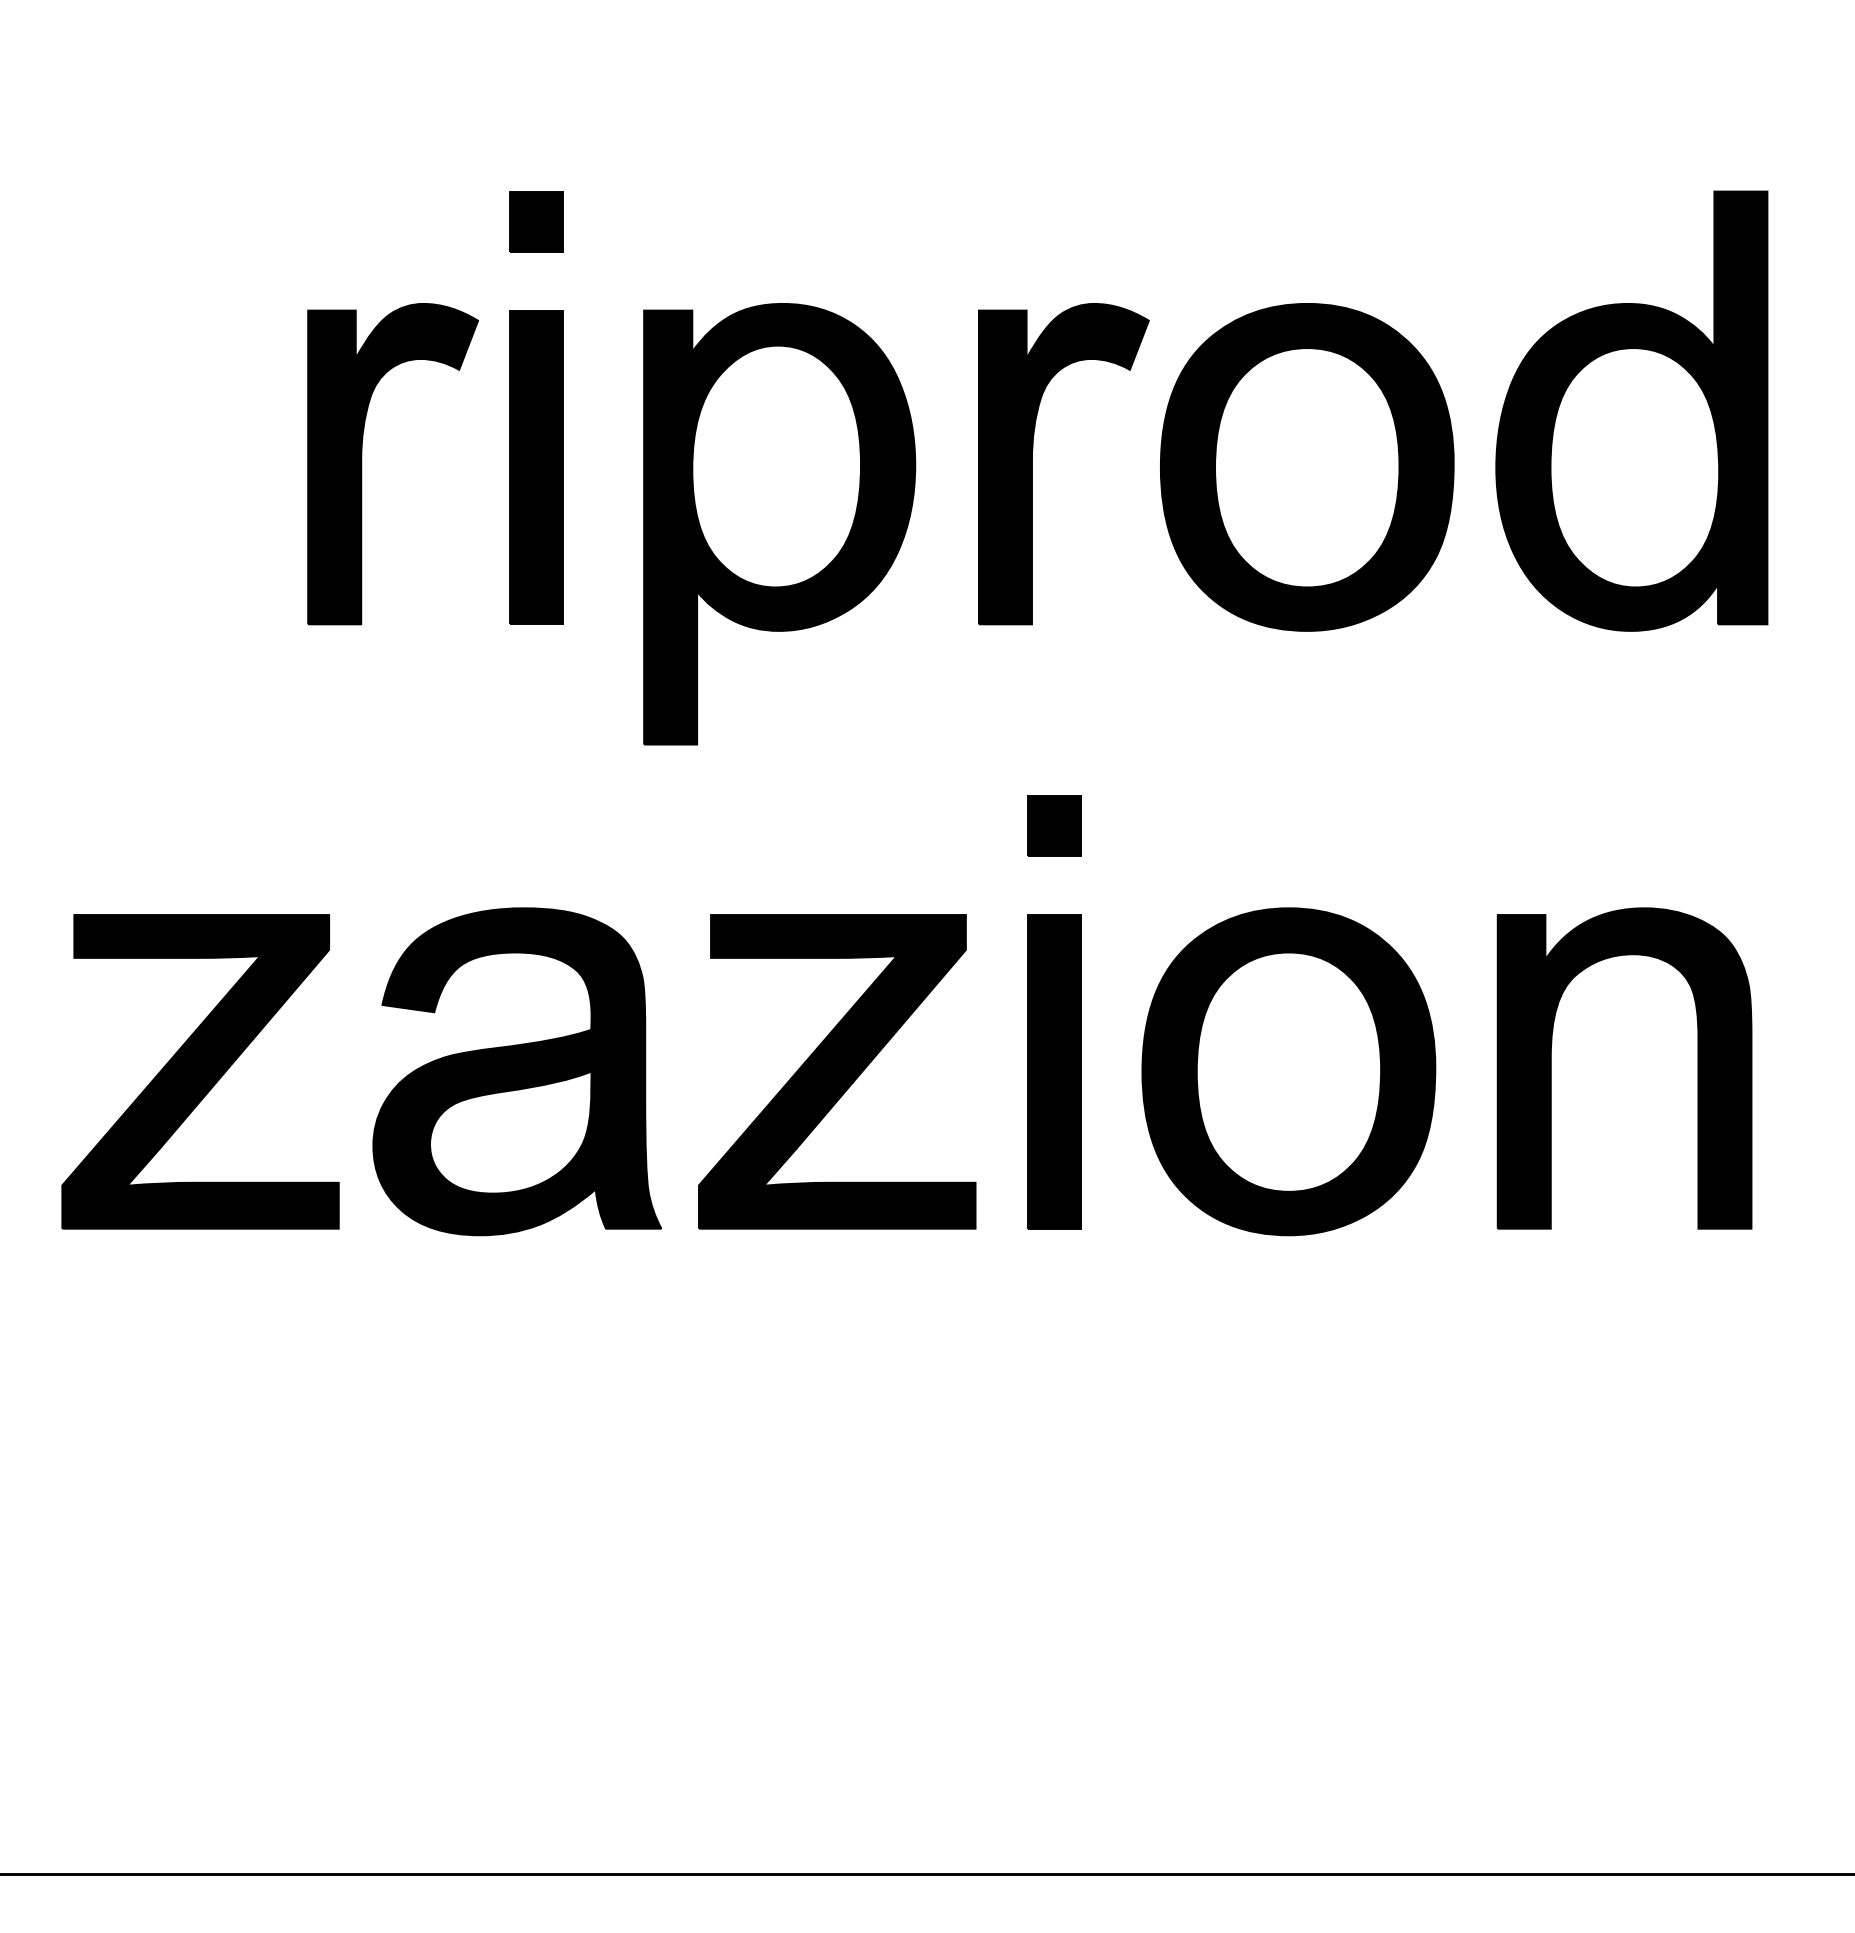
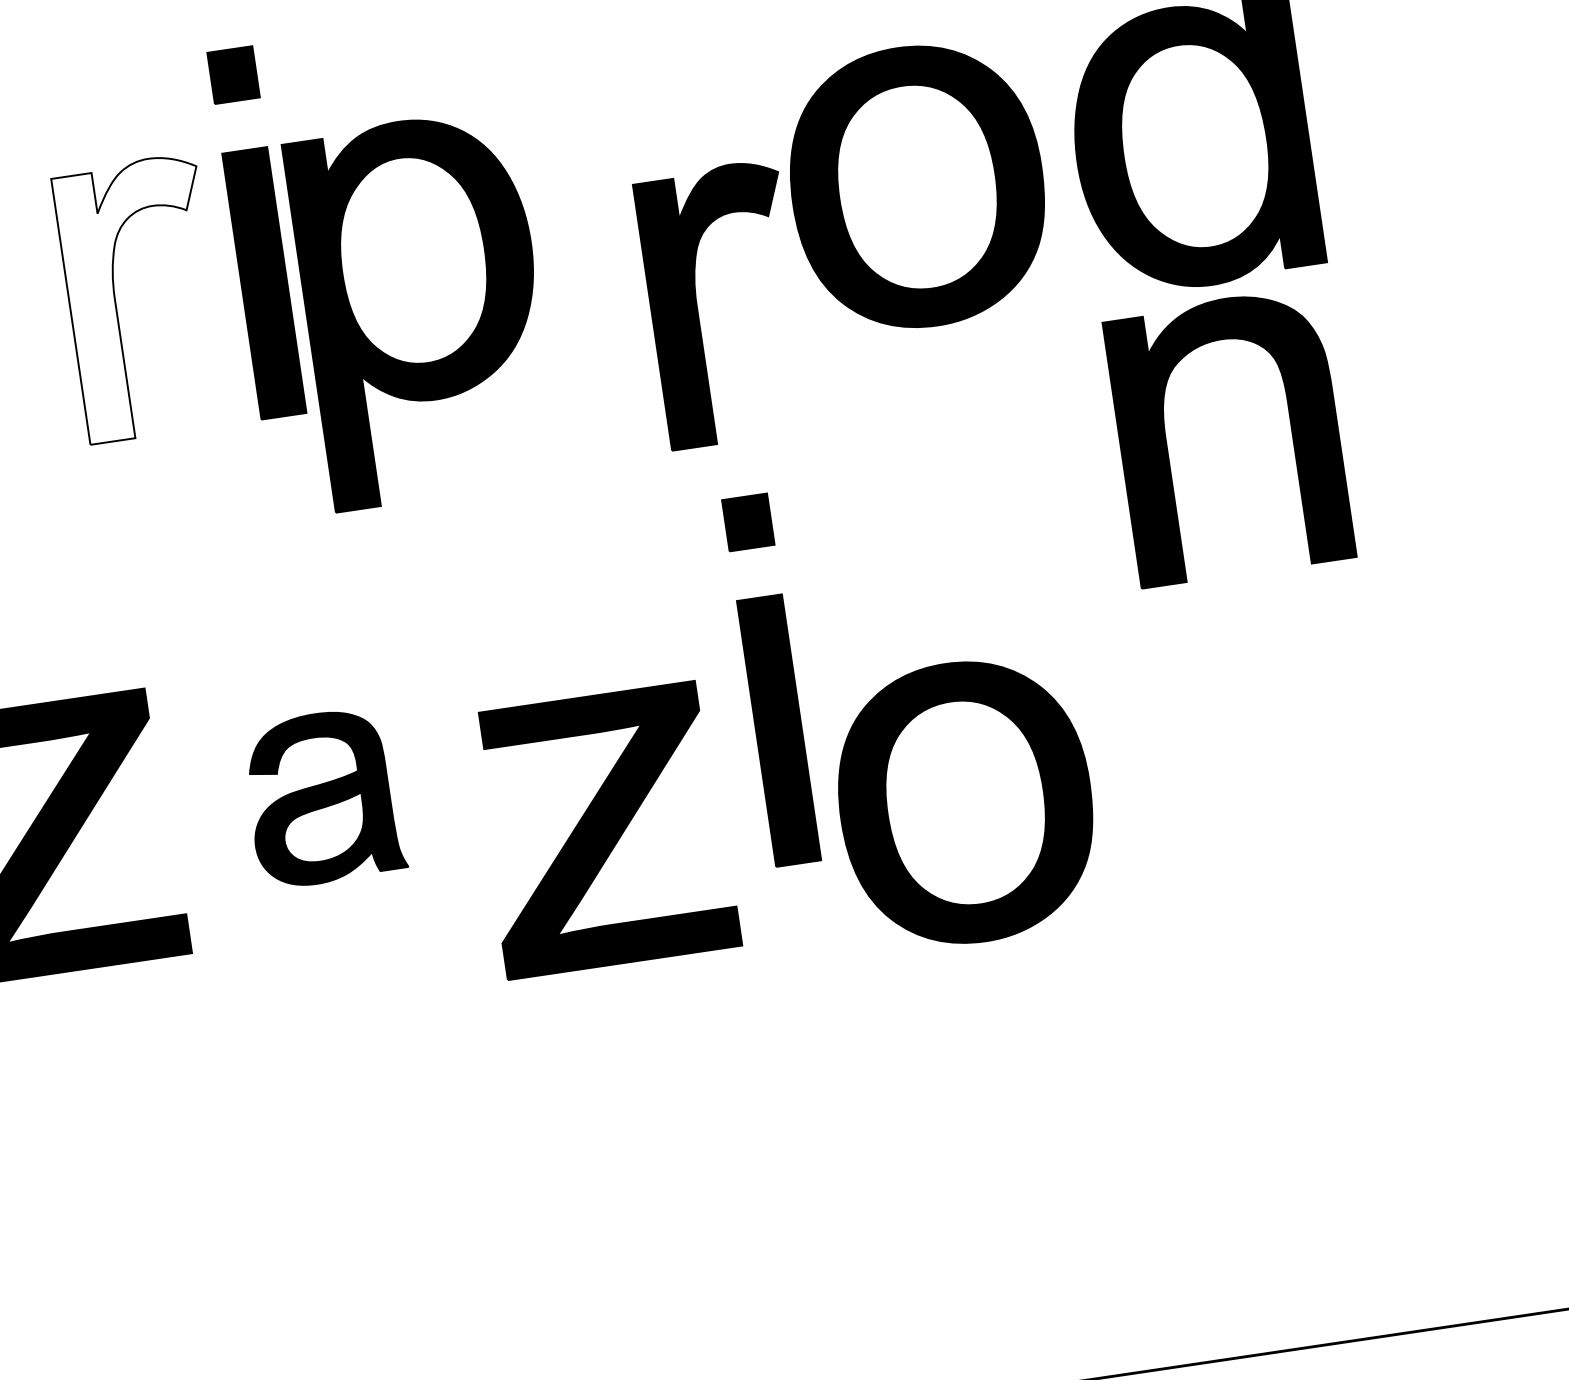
fill: (393, 463) -> (142, 297), removed
part: (1032, 464) -> (697, 308), moved
part: (779, 524) -> (423, 309), moved
part: (1551, 1068) -> (1167, 446), moved
part: (516, 1071) -> (322, 797), size x0.6
part: (837, 1071) -> (605, 829), moved
part: (1288, 1071) -> (965, 802), moved

